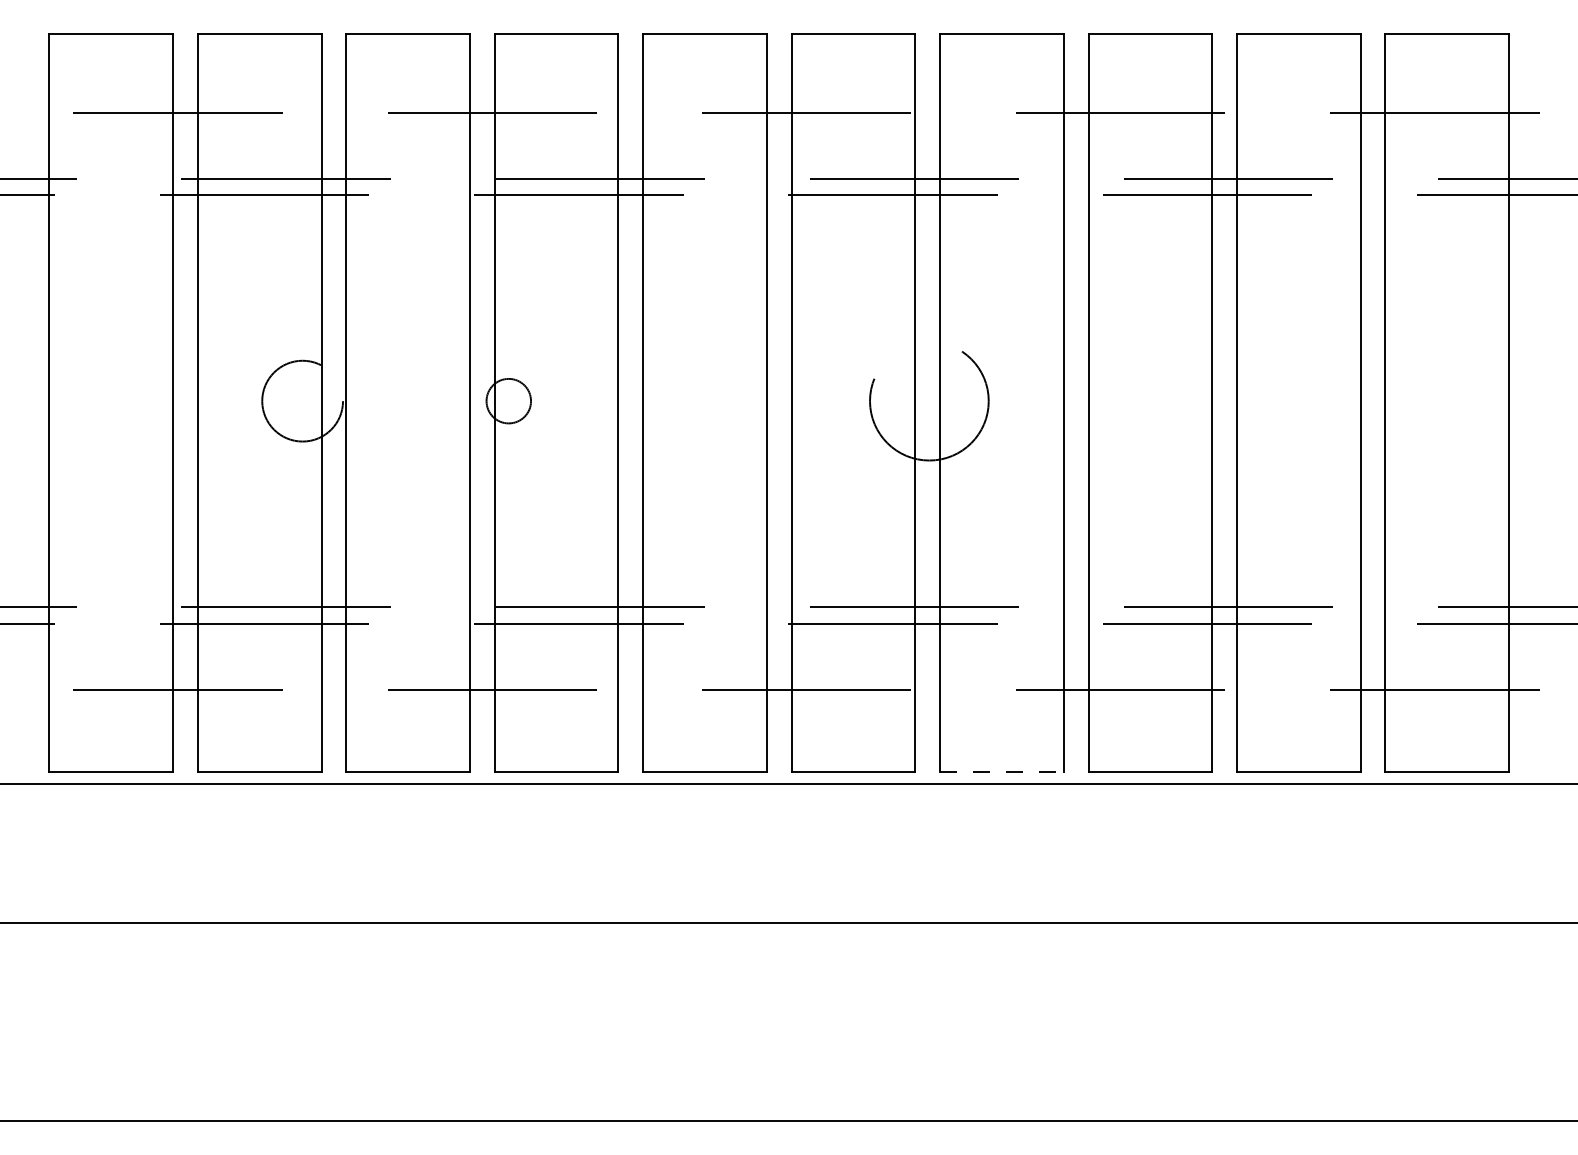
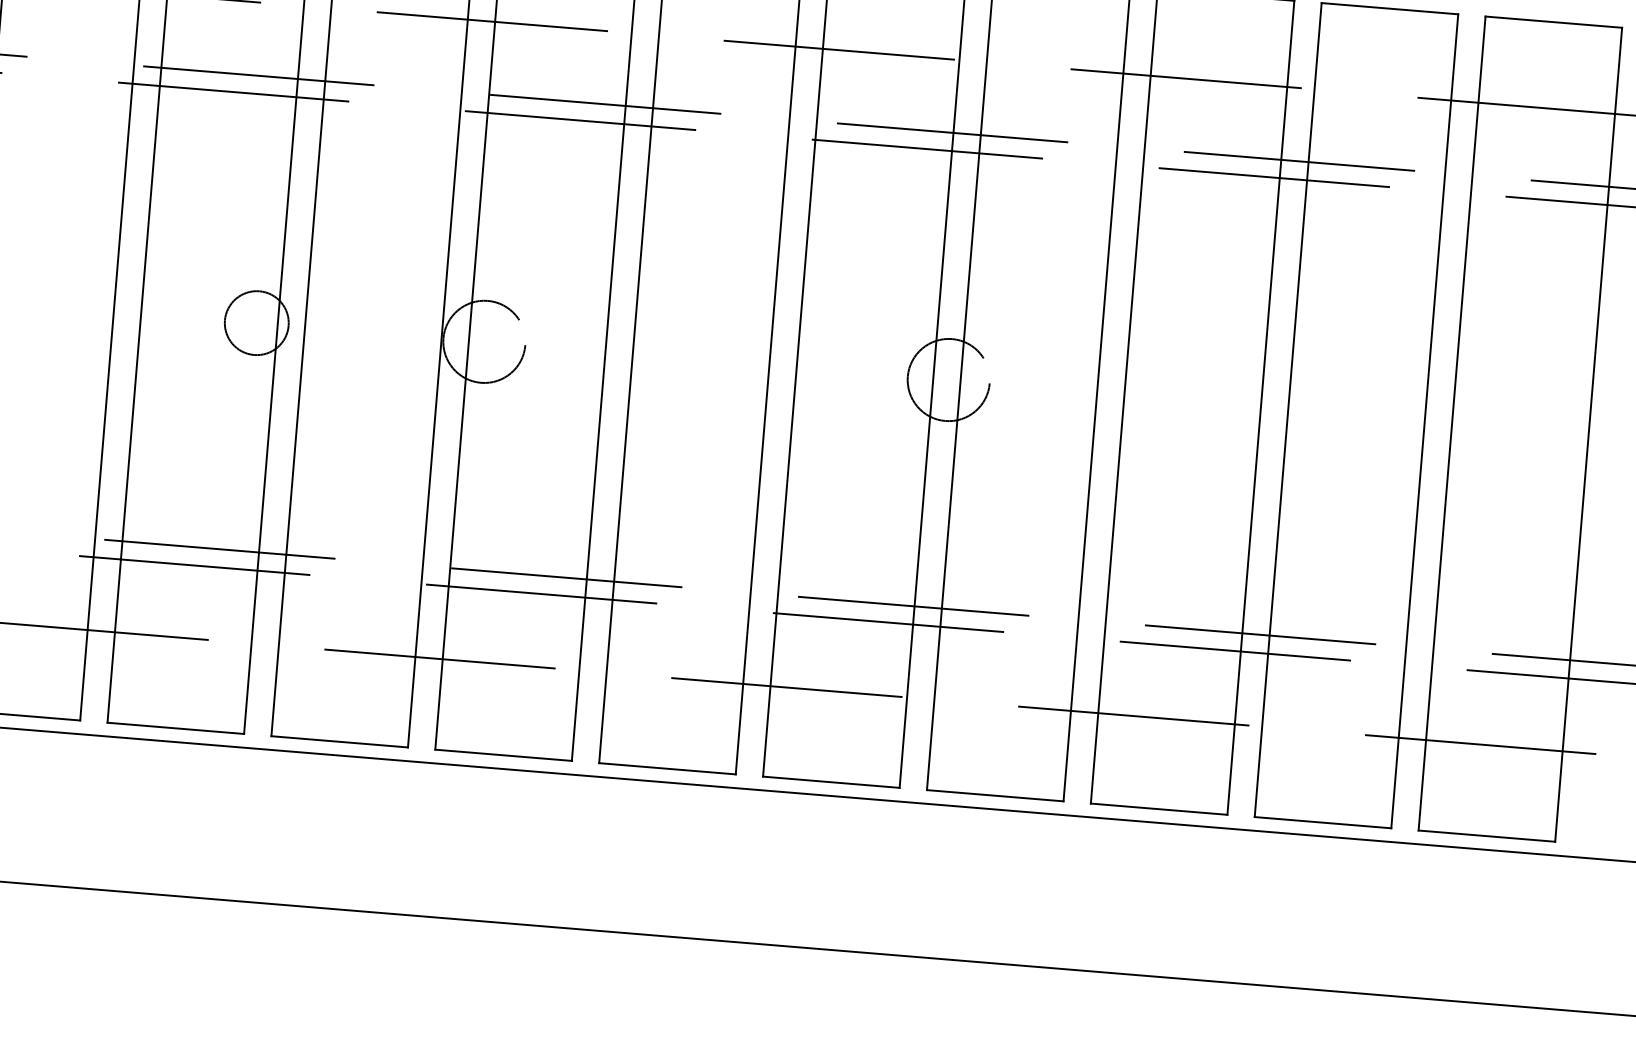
circle: (302, 401) -> (256, 323), size x0.71
circle: (508, 401) -> (484, 342), size x1.67
circle: (929, 401) -> (948, 380), size x0.62
line: (1001, 771) -> (994, 795), dashed -> solid

